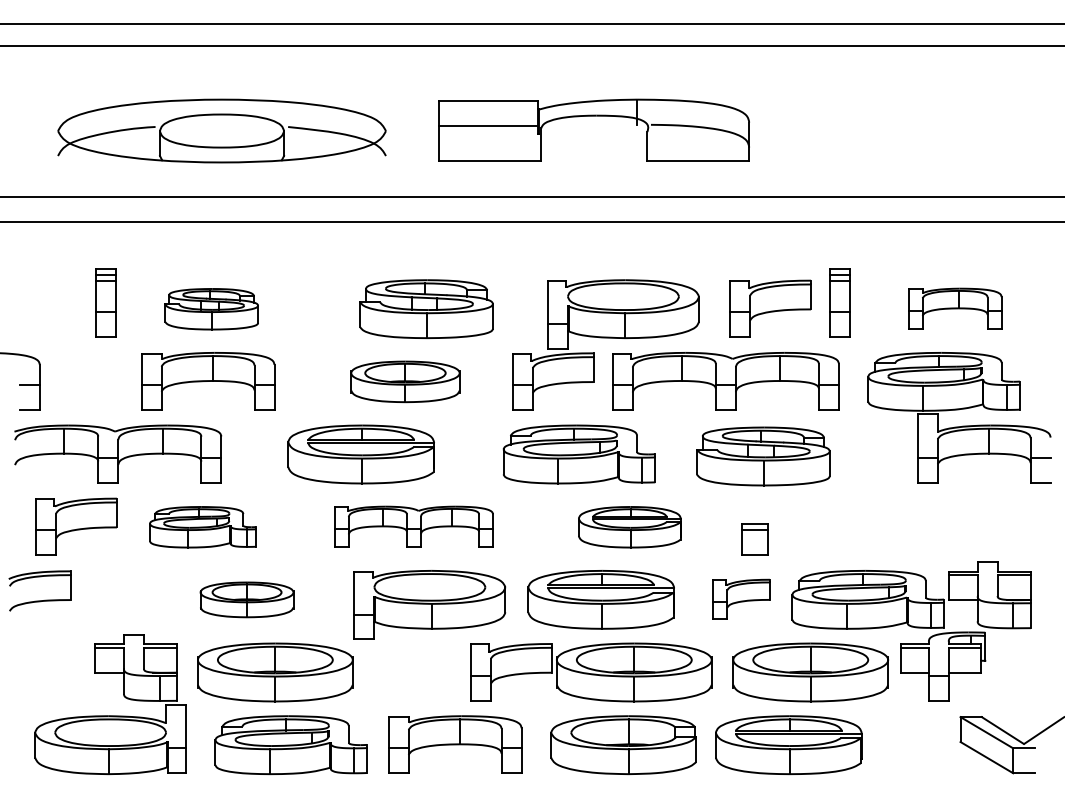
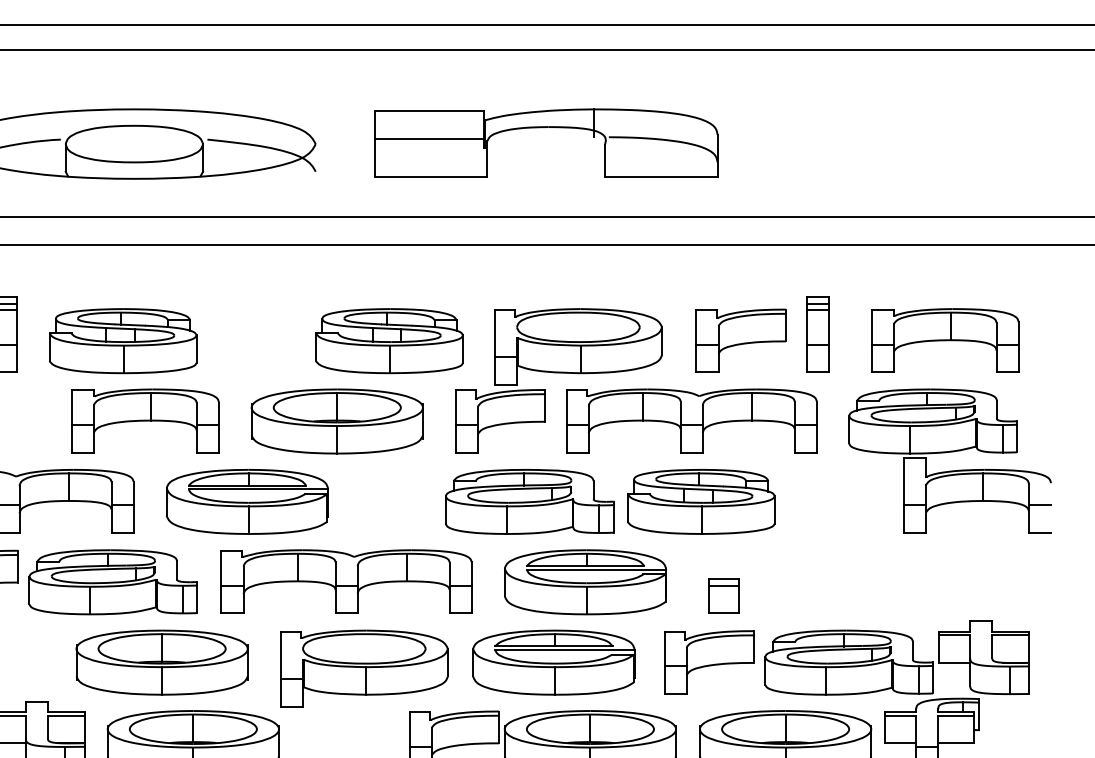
part: (955, 308) -> (945, 340), size x1.43
part: (211, 309) -> (122, 341), size x1.43
part: (426, 309) -> (389, 341), moved
part: (208, 381) -> (145, 421), moved
part: (405, 381) -> (337, 421), size x1.43
part: (360, 454) -> (246, 501), moved
part: (763, 456) -> (701, 501), moved
part: (413, 526) -> (346, 581), size x1.43
part: (202, 527) -> (112, 582), size x1.43
part: (629, 527) -> (585, 582), size x1.43
part: (246, 599) -> (161, 662), size x1.67
part: (741, 599) -> (709, 662), size x1.43

